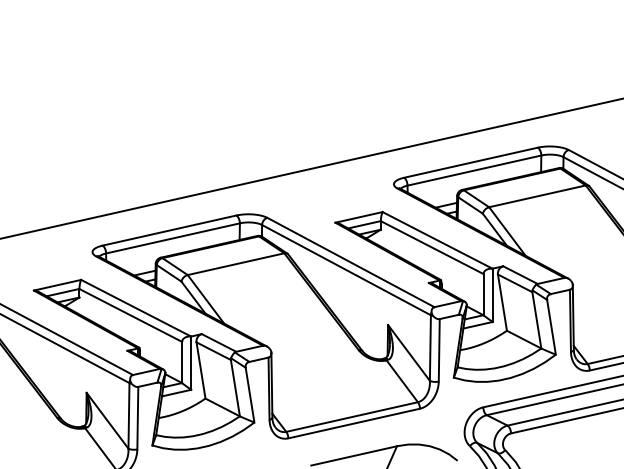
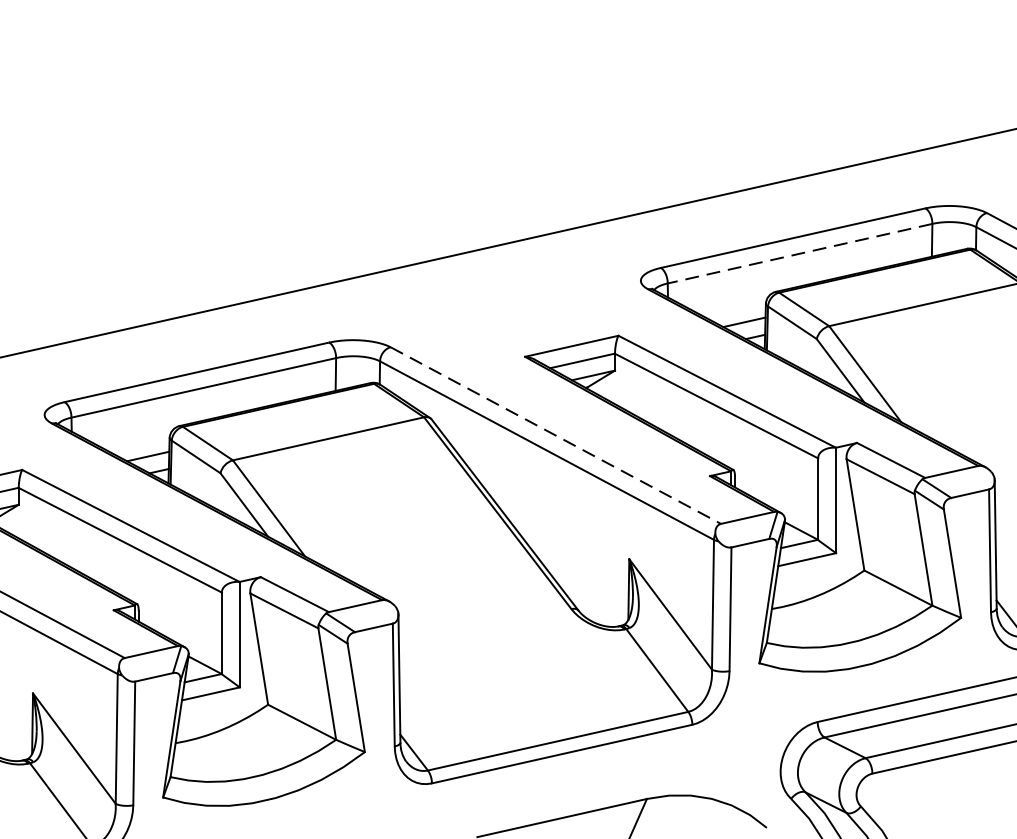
line: (474, 170) -> (800, 253), solid -> dashed
line: (350, 262) -> (554, 435), solid -> dashed

